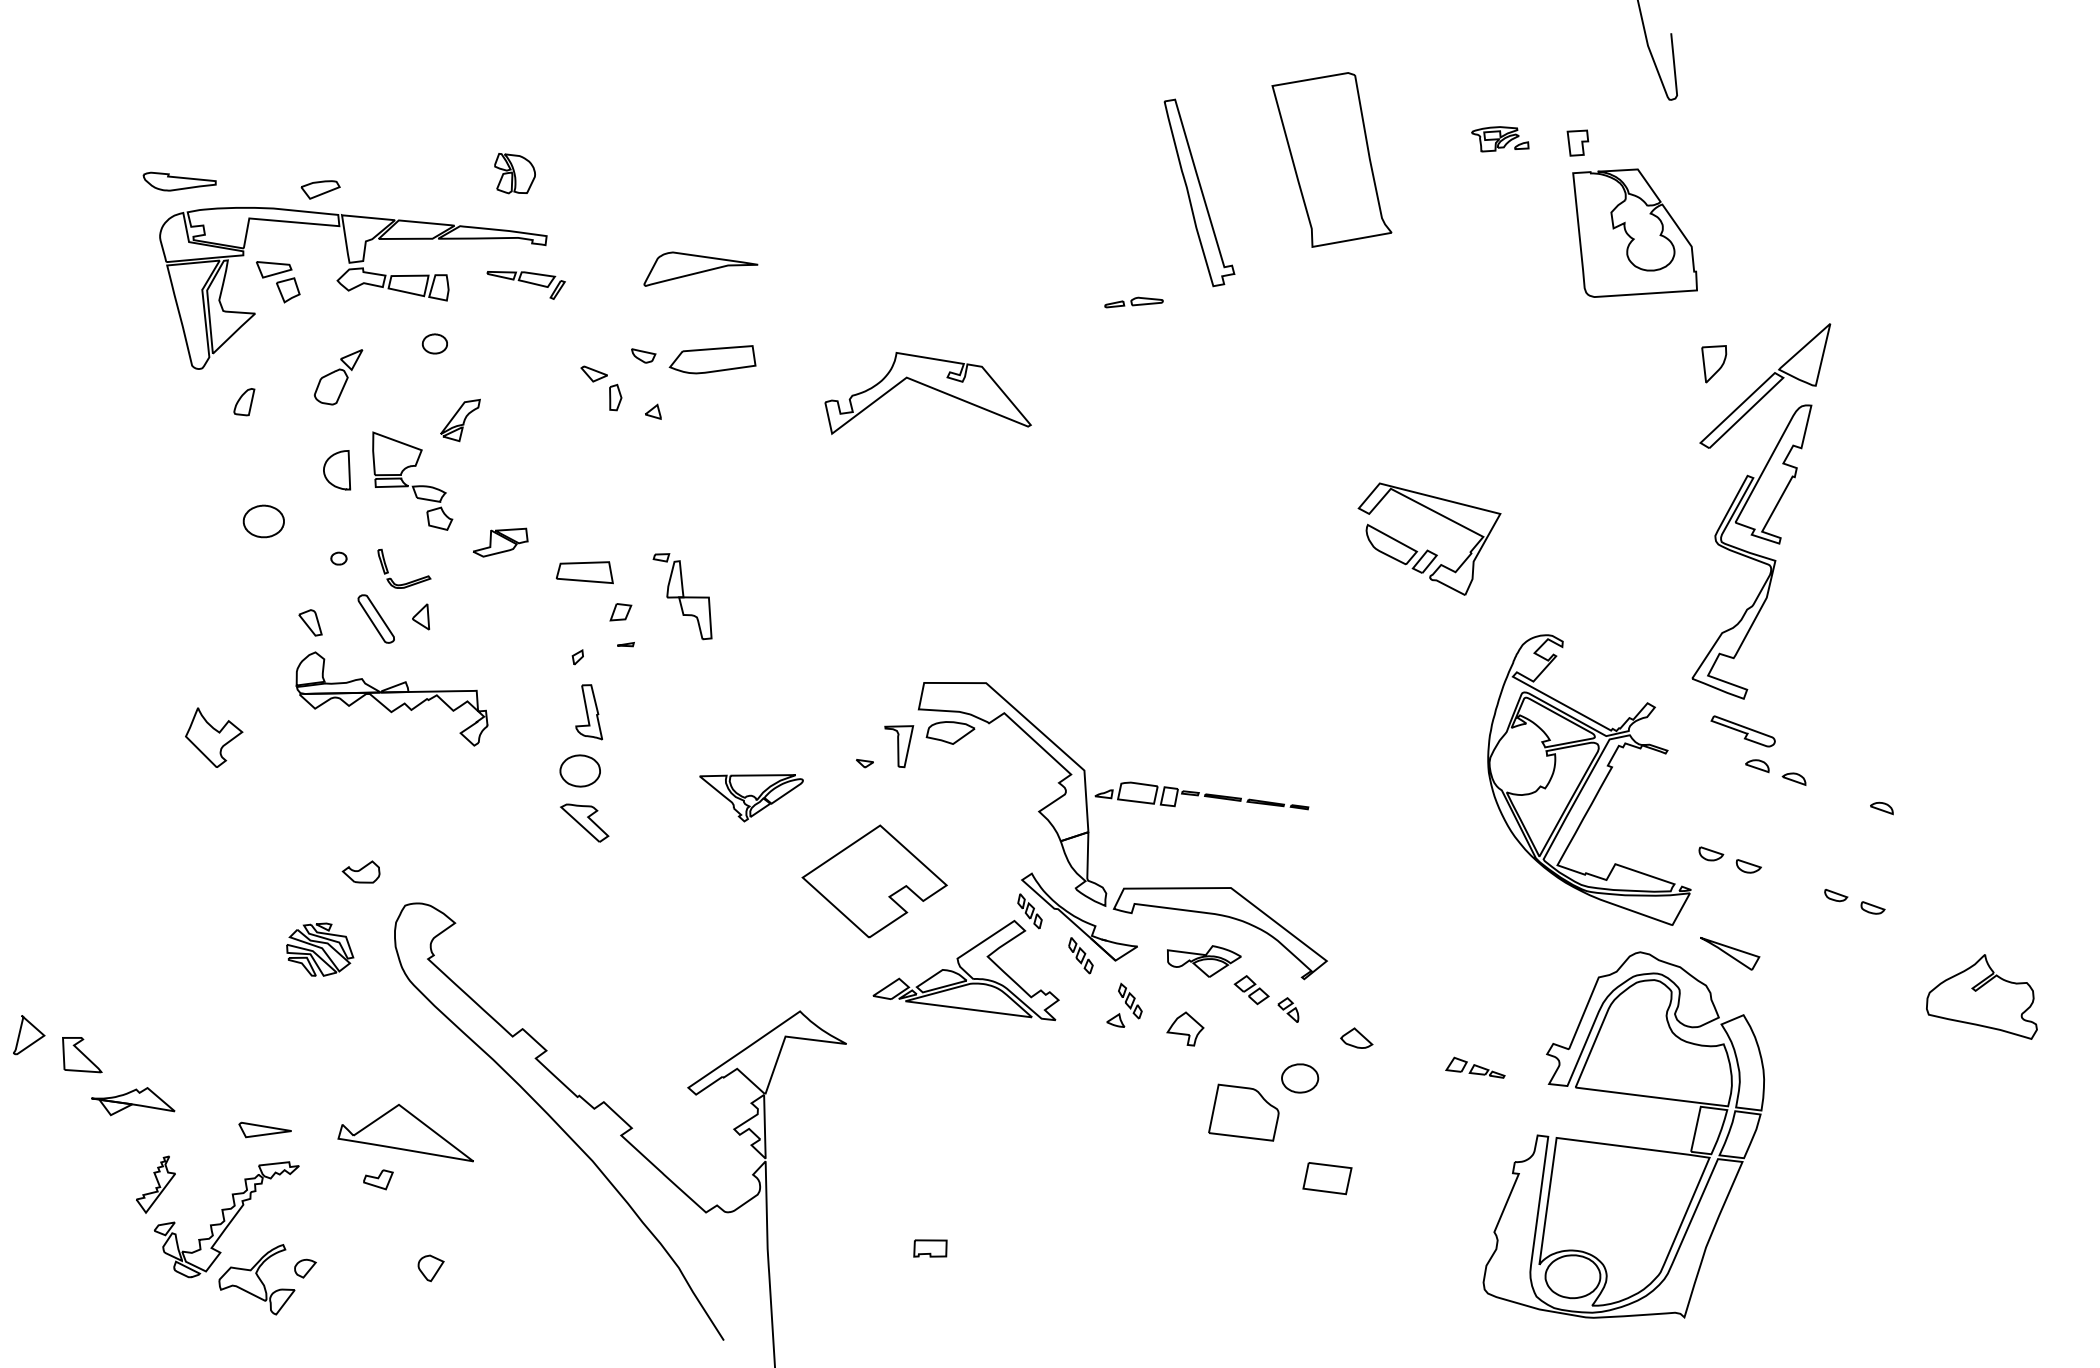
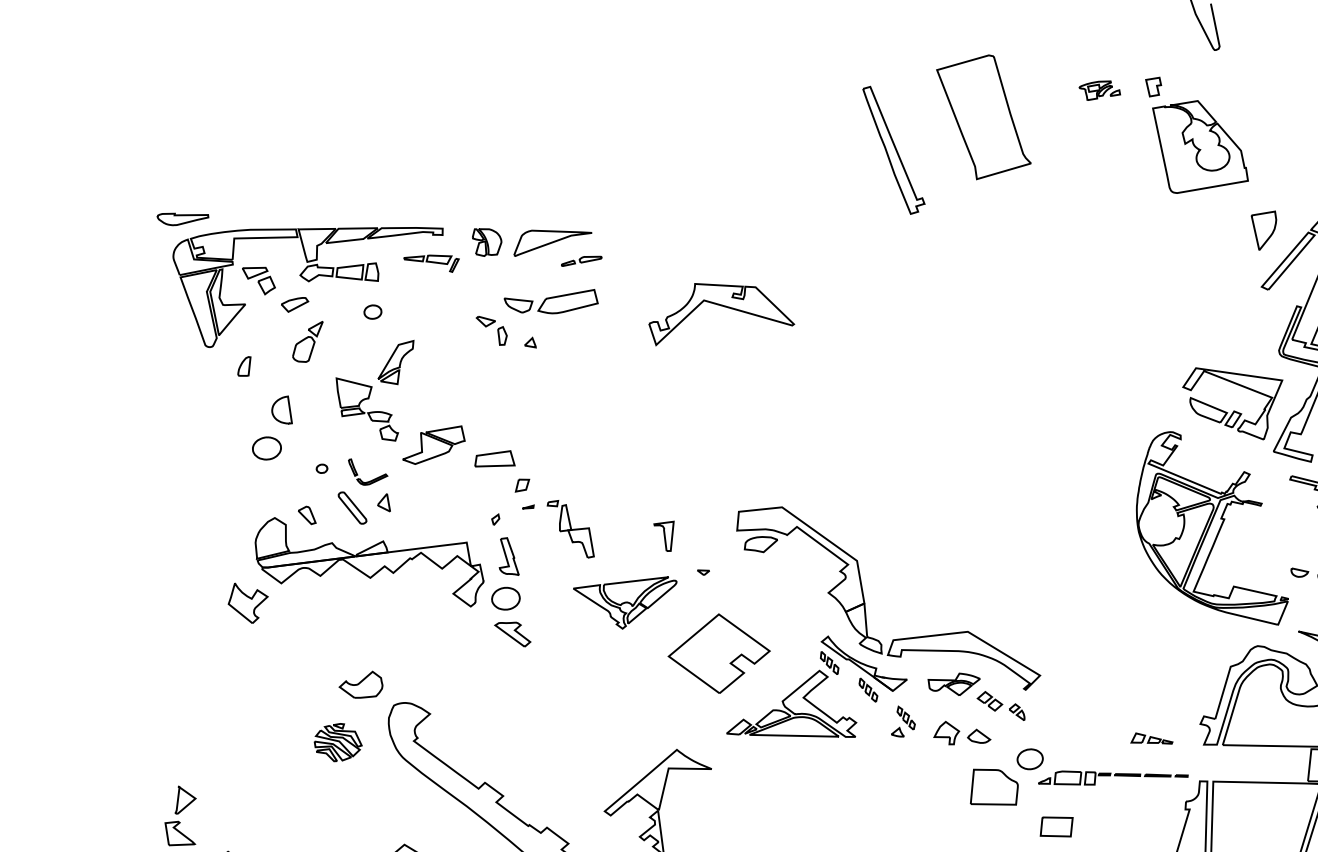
part: (514, 173) -> (486, 241), moved
part: (320, 189) -> (295, 304), moved
part: (1133, 302) -> (581, 260), moved
part: (643, 355) -> (519, 304), size x1.67
part: (1714, 364) -> (1265, 231), size x1.43
part: (460, 420) -> (396, 363), size x1.43
part: (337, 470) -> (281, 411), moved
part: (500, 542) -> (433, 445), size x1.67
part: (1427, 549) -> (1234, 410), moved
part: (682, 596) -> (570, 529), moved
part: (391, 698) -> (369, 562), size x1.67
part: (899, 746) -> (665, 536), moved
part: (1201, 795) -> (1112, 775), moved
part: (751, 798) -> (627, 605), size x1.43
part: (360, 871) -> (360, 685), size x1.67
part: (29, 1035) -> (185, 799), moved
part: (1356, 1037) -> (978, 735), moved

